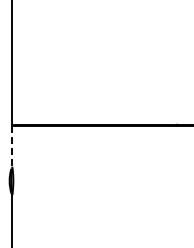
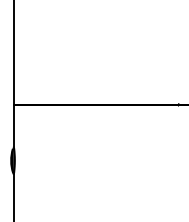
line: (12, 146) -> (14, 126), dashed -> solid

